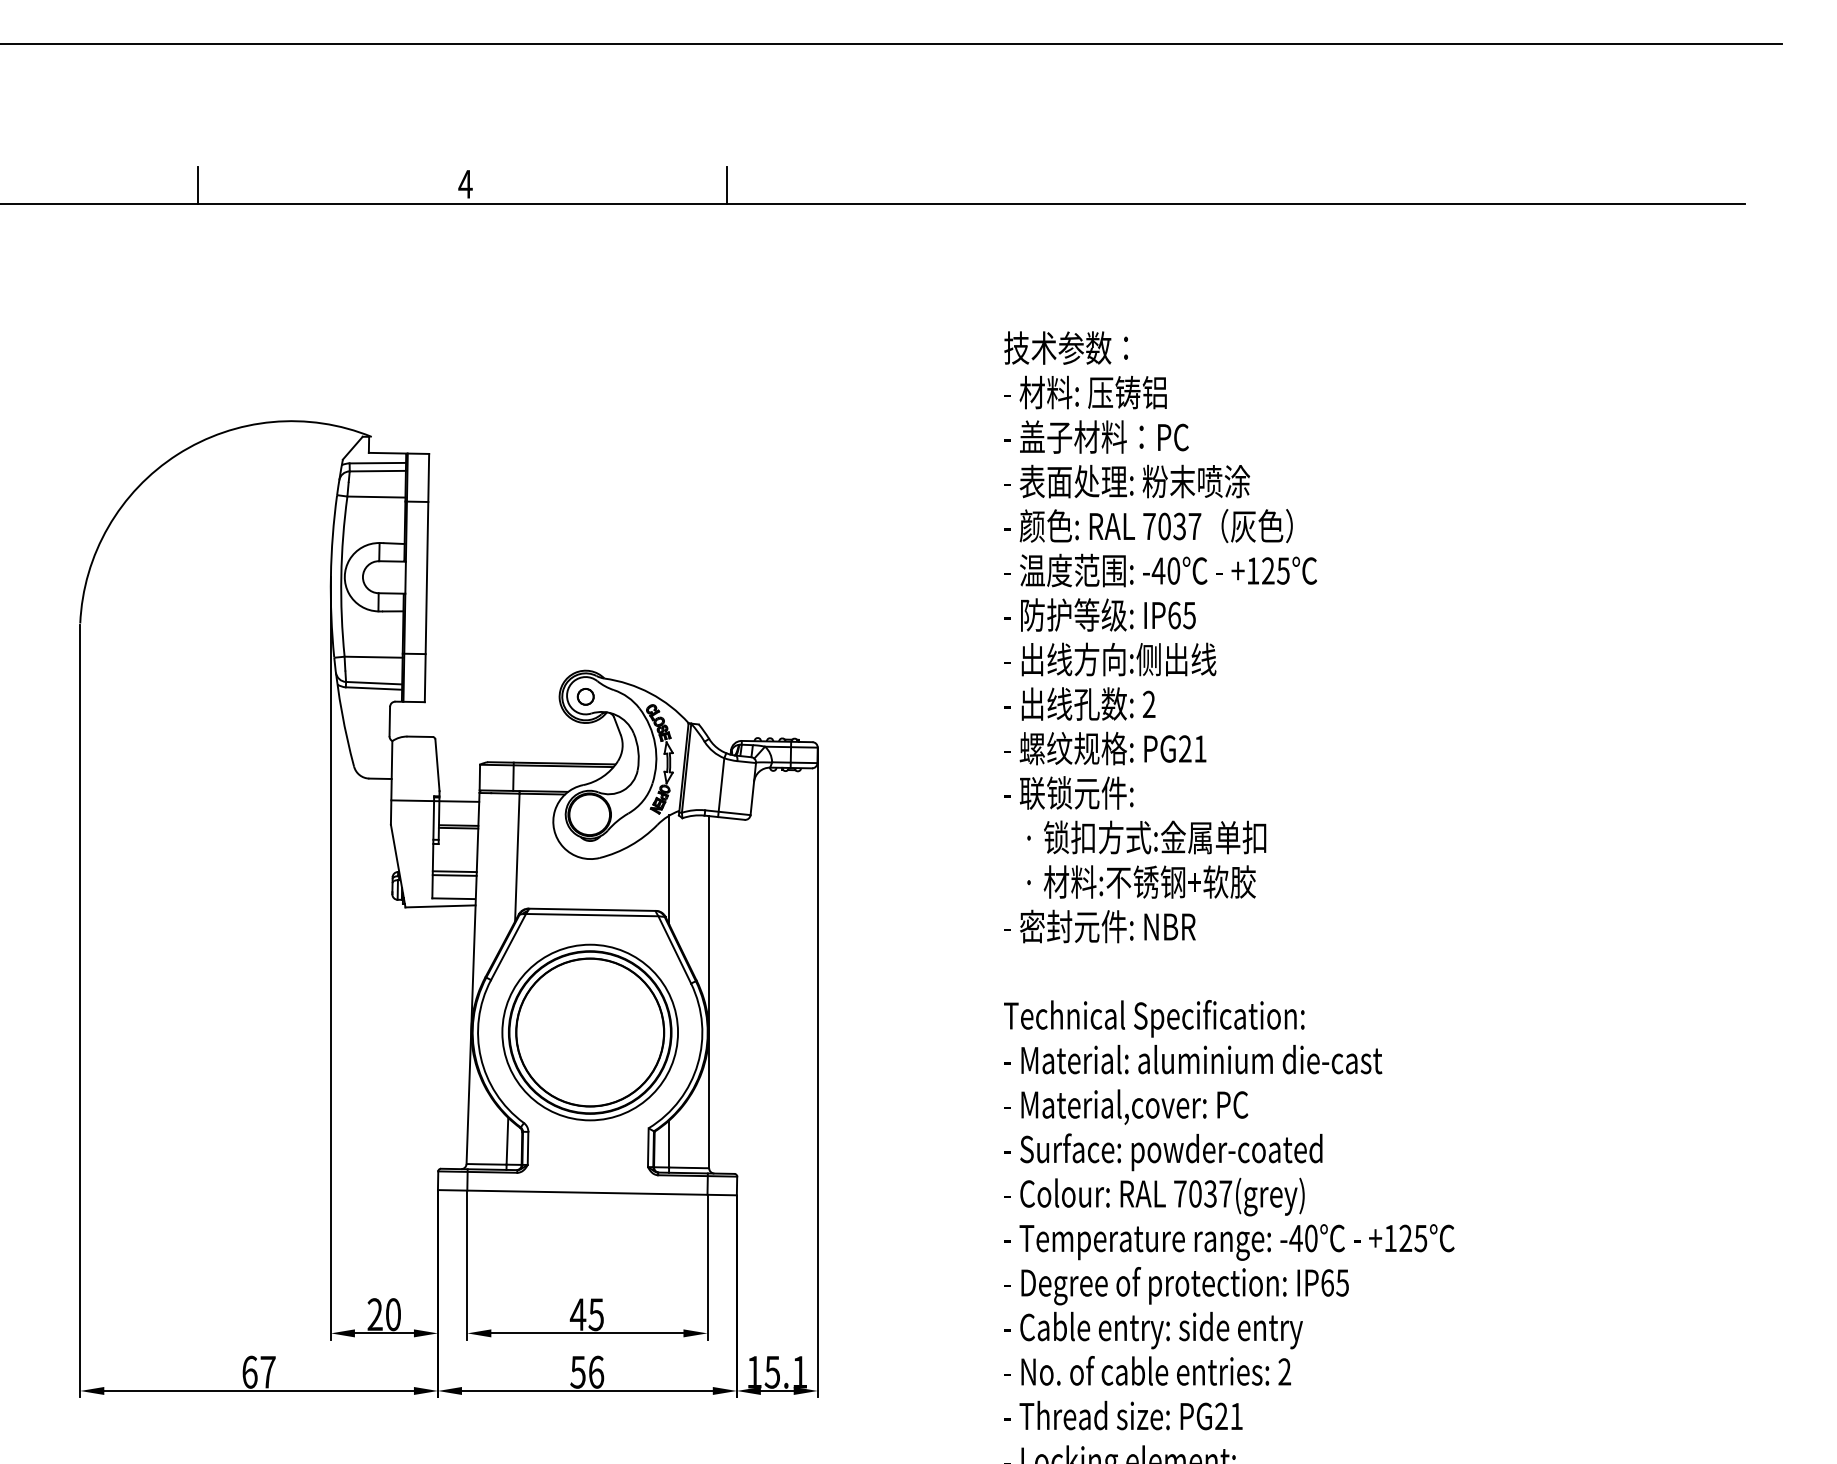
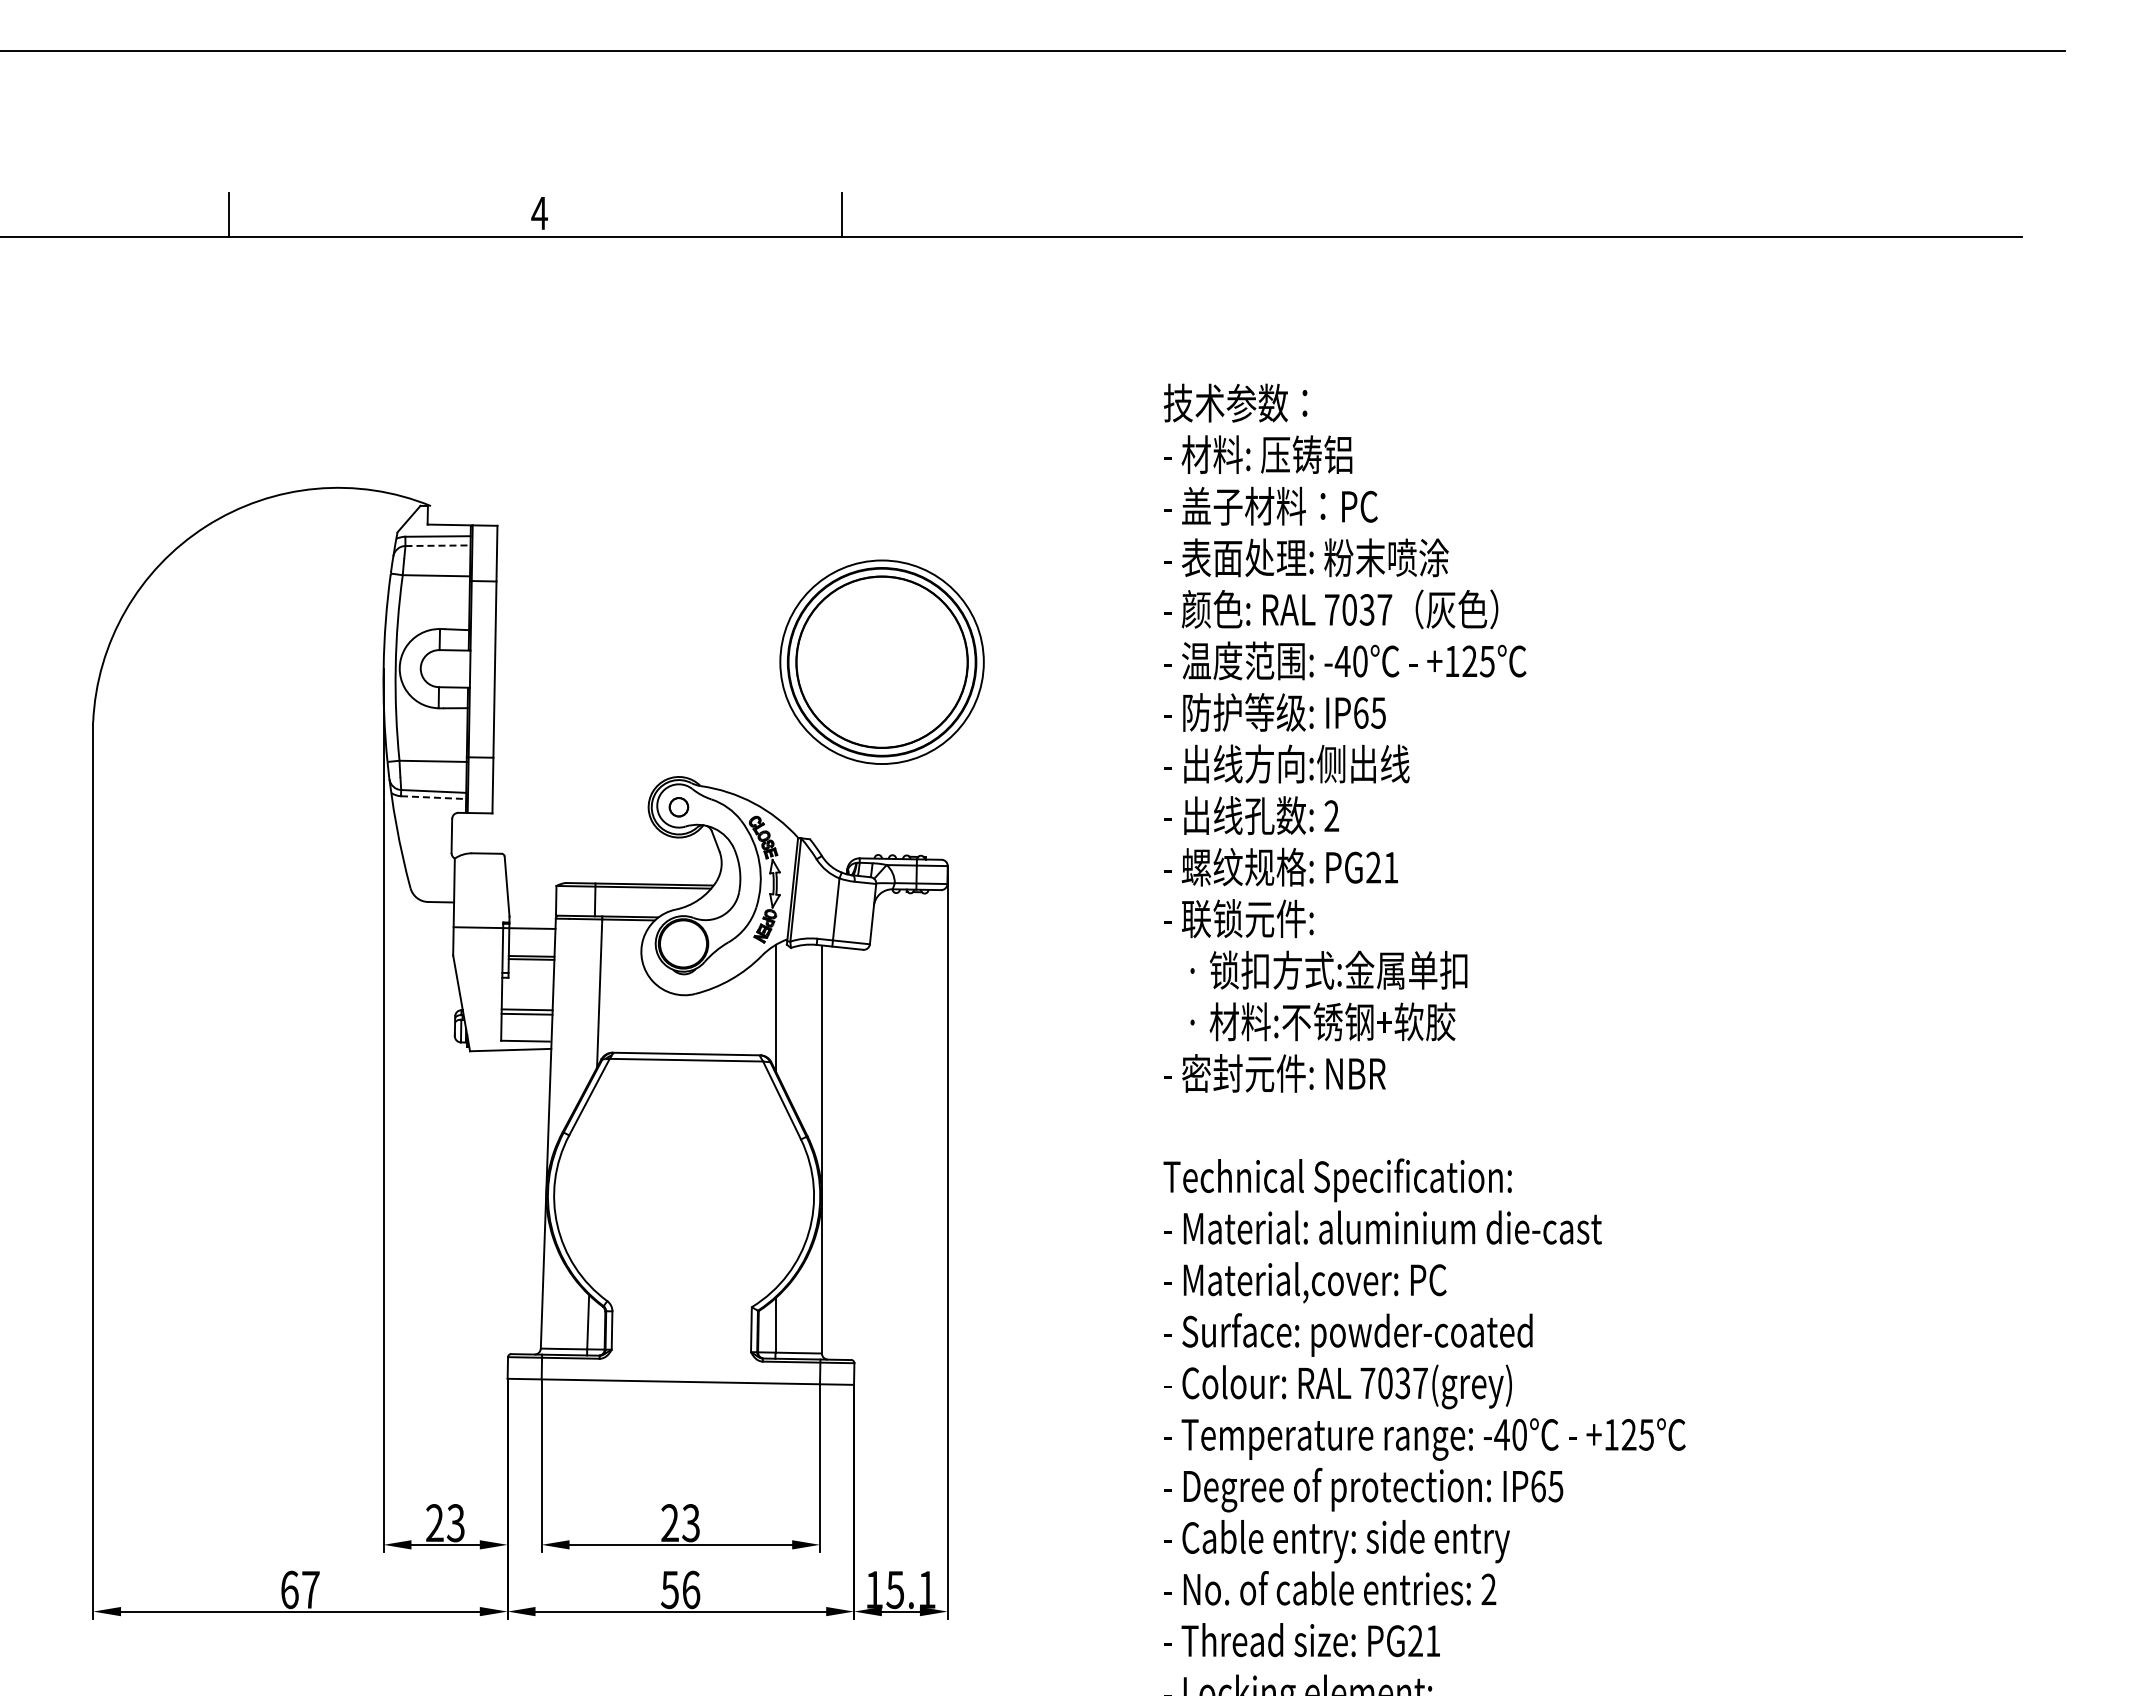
line: (378, 470) -> (438, 545), solid -> dashed
line: (373, 688) -> (433, 797), solid -> dashed
part: (589, 1031) -> (881, 661), moved
text: (392, 1314) -> (455, 1523), 20 -> 23
text: (586, 1314) -> (679, 1523), 45 -> 23

